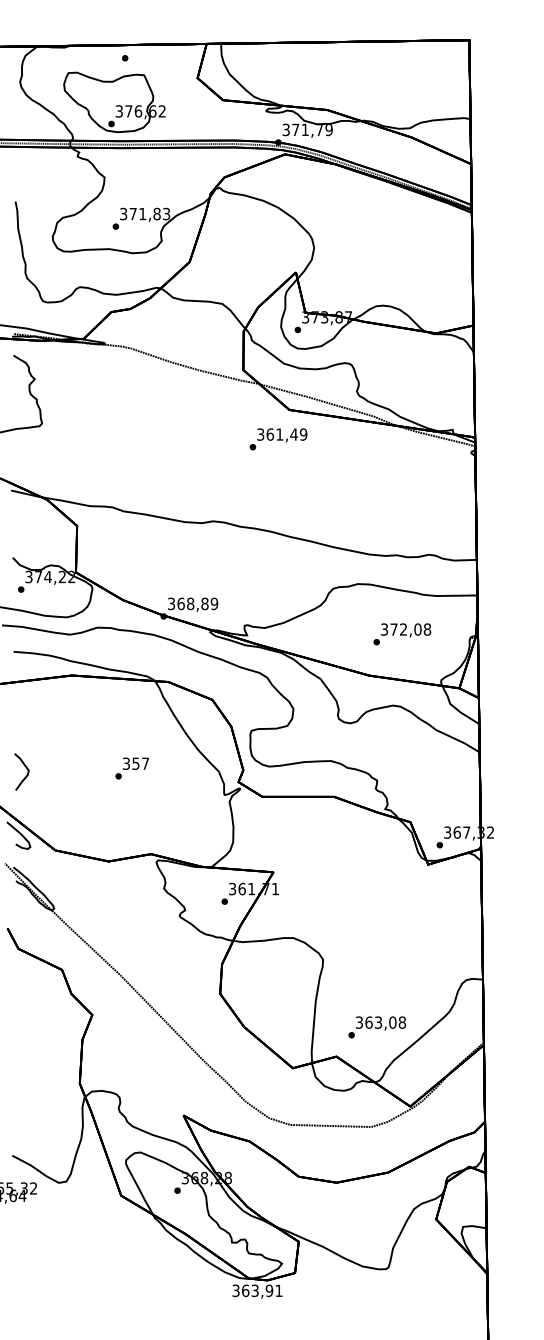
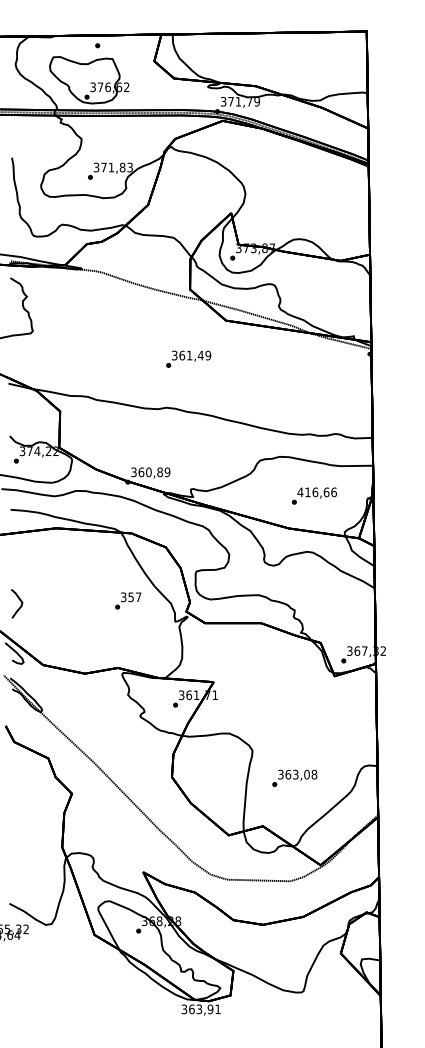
text: (278, 439) -> (188, 359), moved
text: (190, 603) -> (148, 472), 368,89 -> 360,89
text: (405, 629) -> (316, 492), 372,08 -> 416,66
text: (131, 768) -> (127, 601), moved
text: (377, 1027) -> (294, 778), moved

